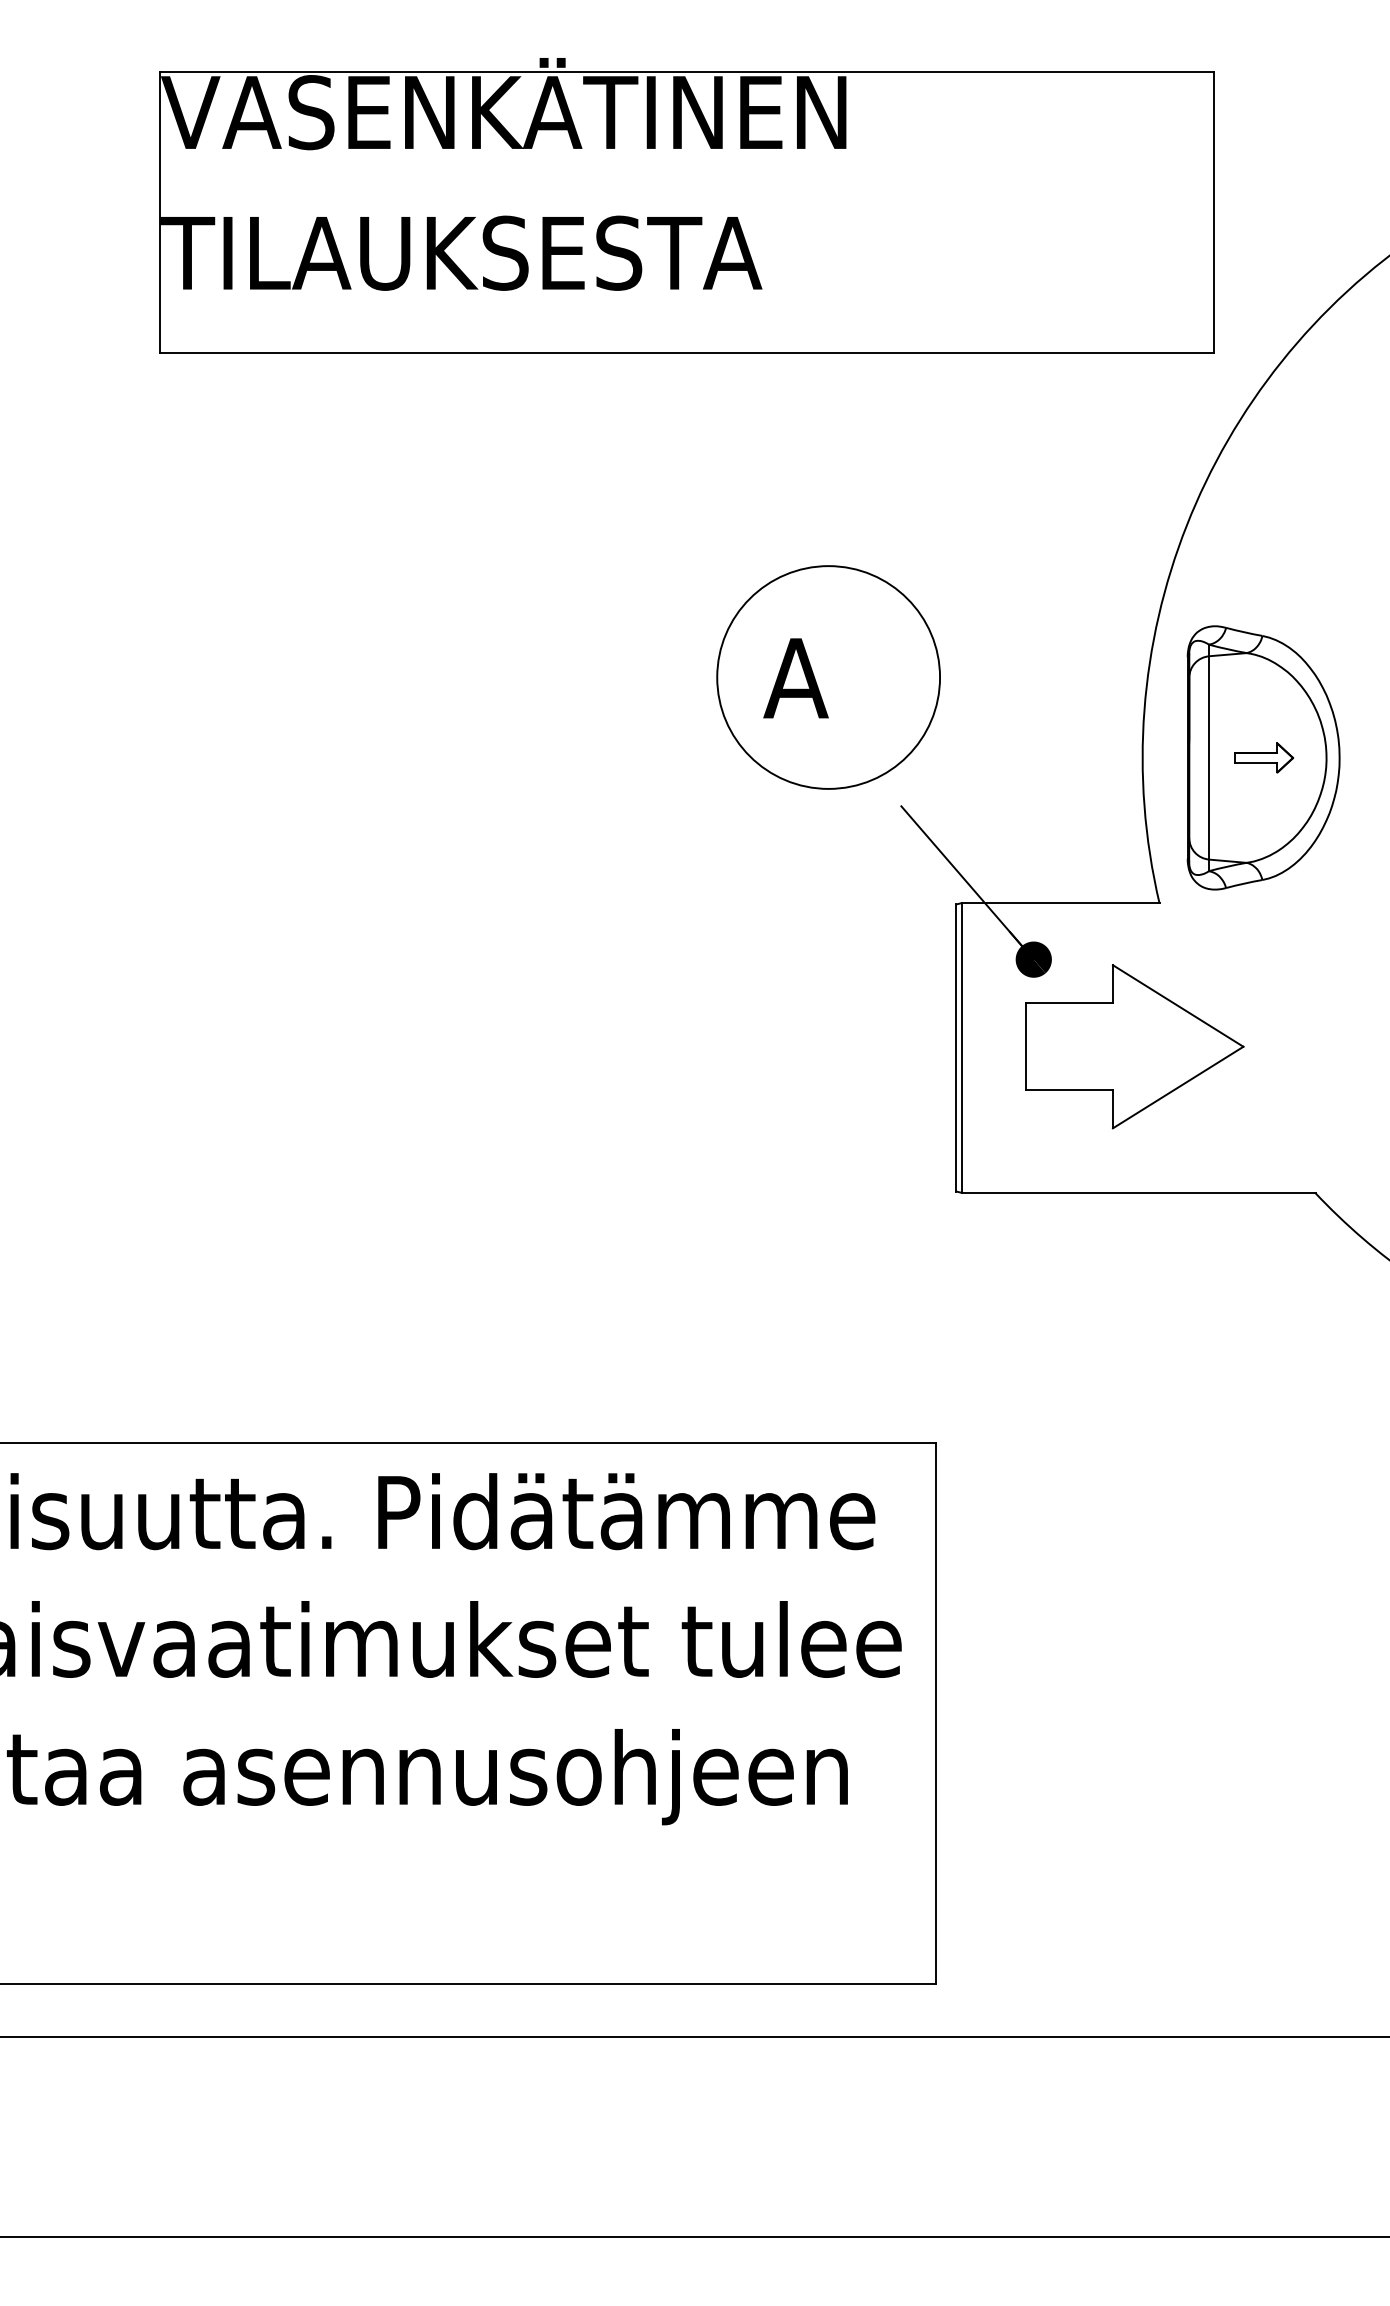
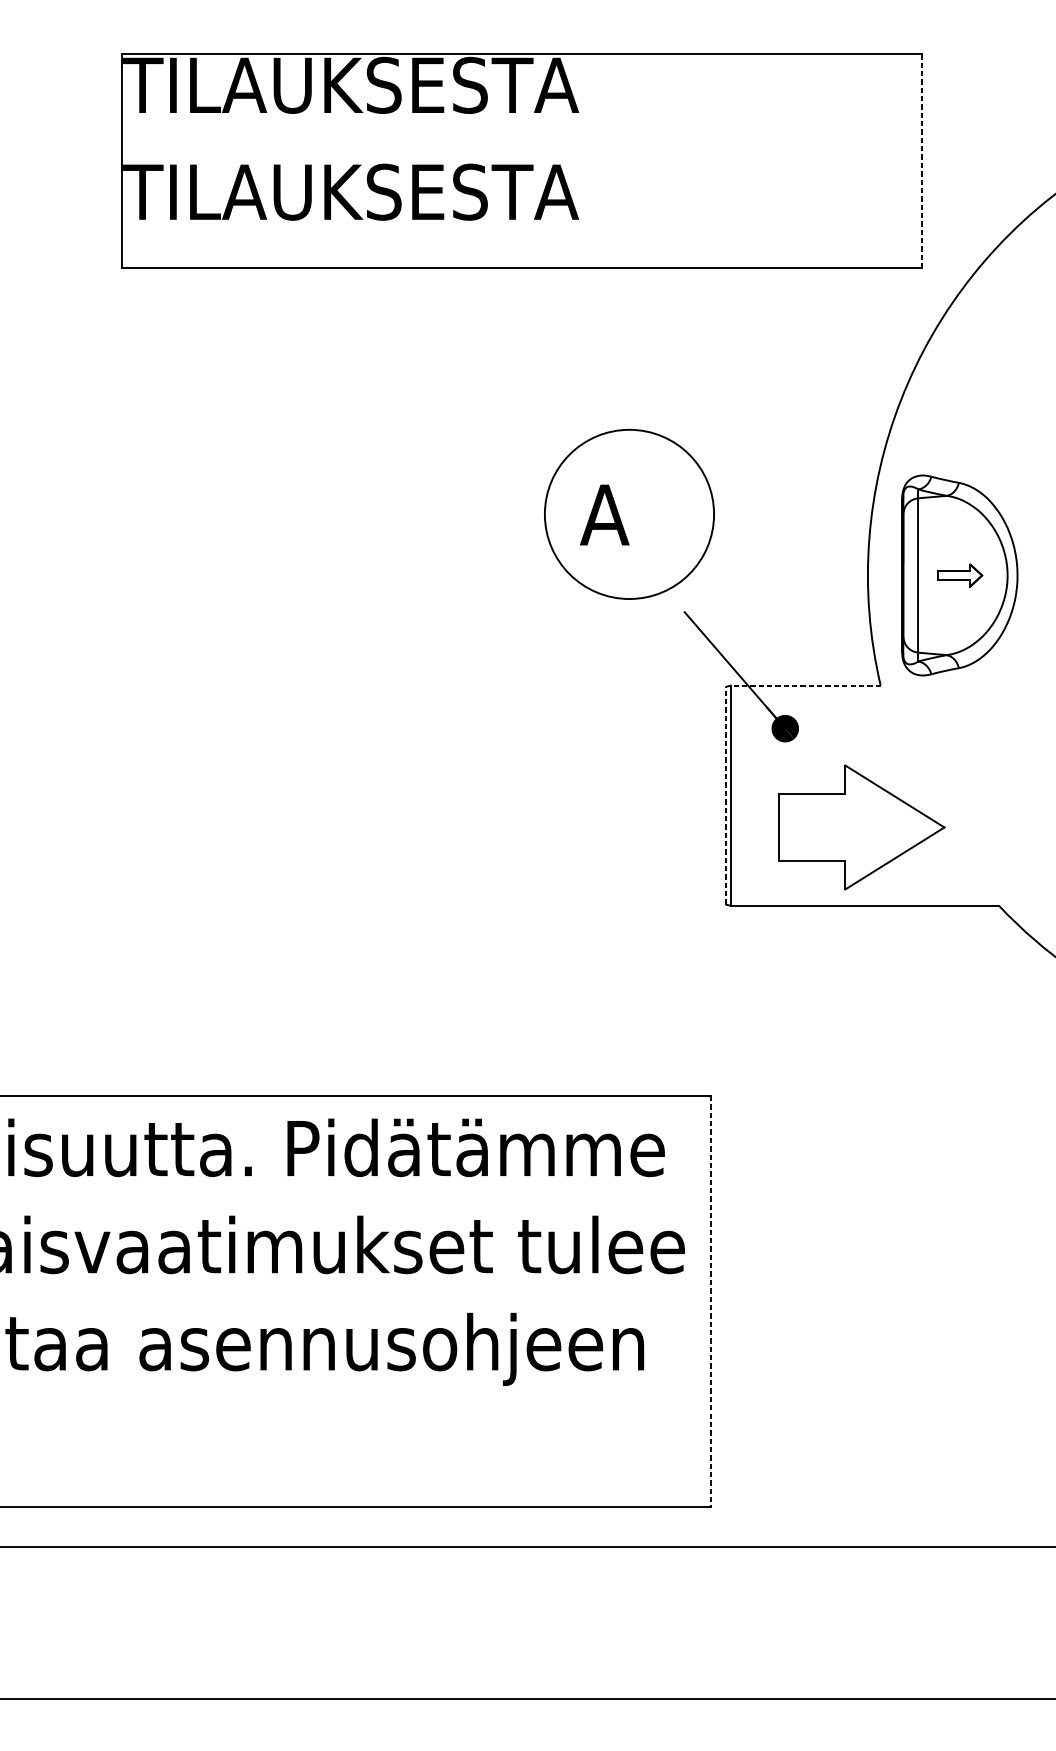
text: (503, 104) -> (382, 79), VASENKÄTINEN -> TILAUKSESTA
line: (1214, 212) -> (922, 161), solid -> dashed
line: (1060, 902) -> (805, 685), solid -> dashed
part: (1134, 1046) -> (861, 827), moved
line: (956, 1047) -> (726, 795), solid -> dashed
line: (936, 1714) -> (711, 1301), solid -> dashed

